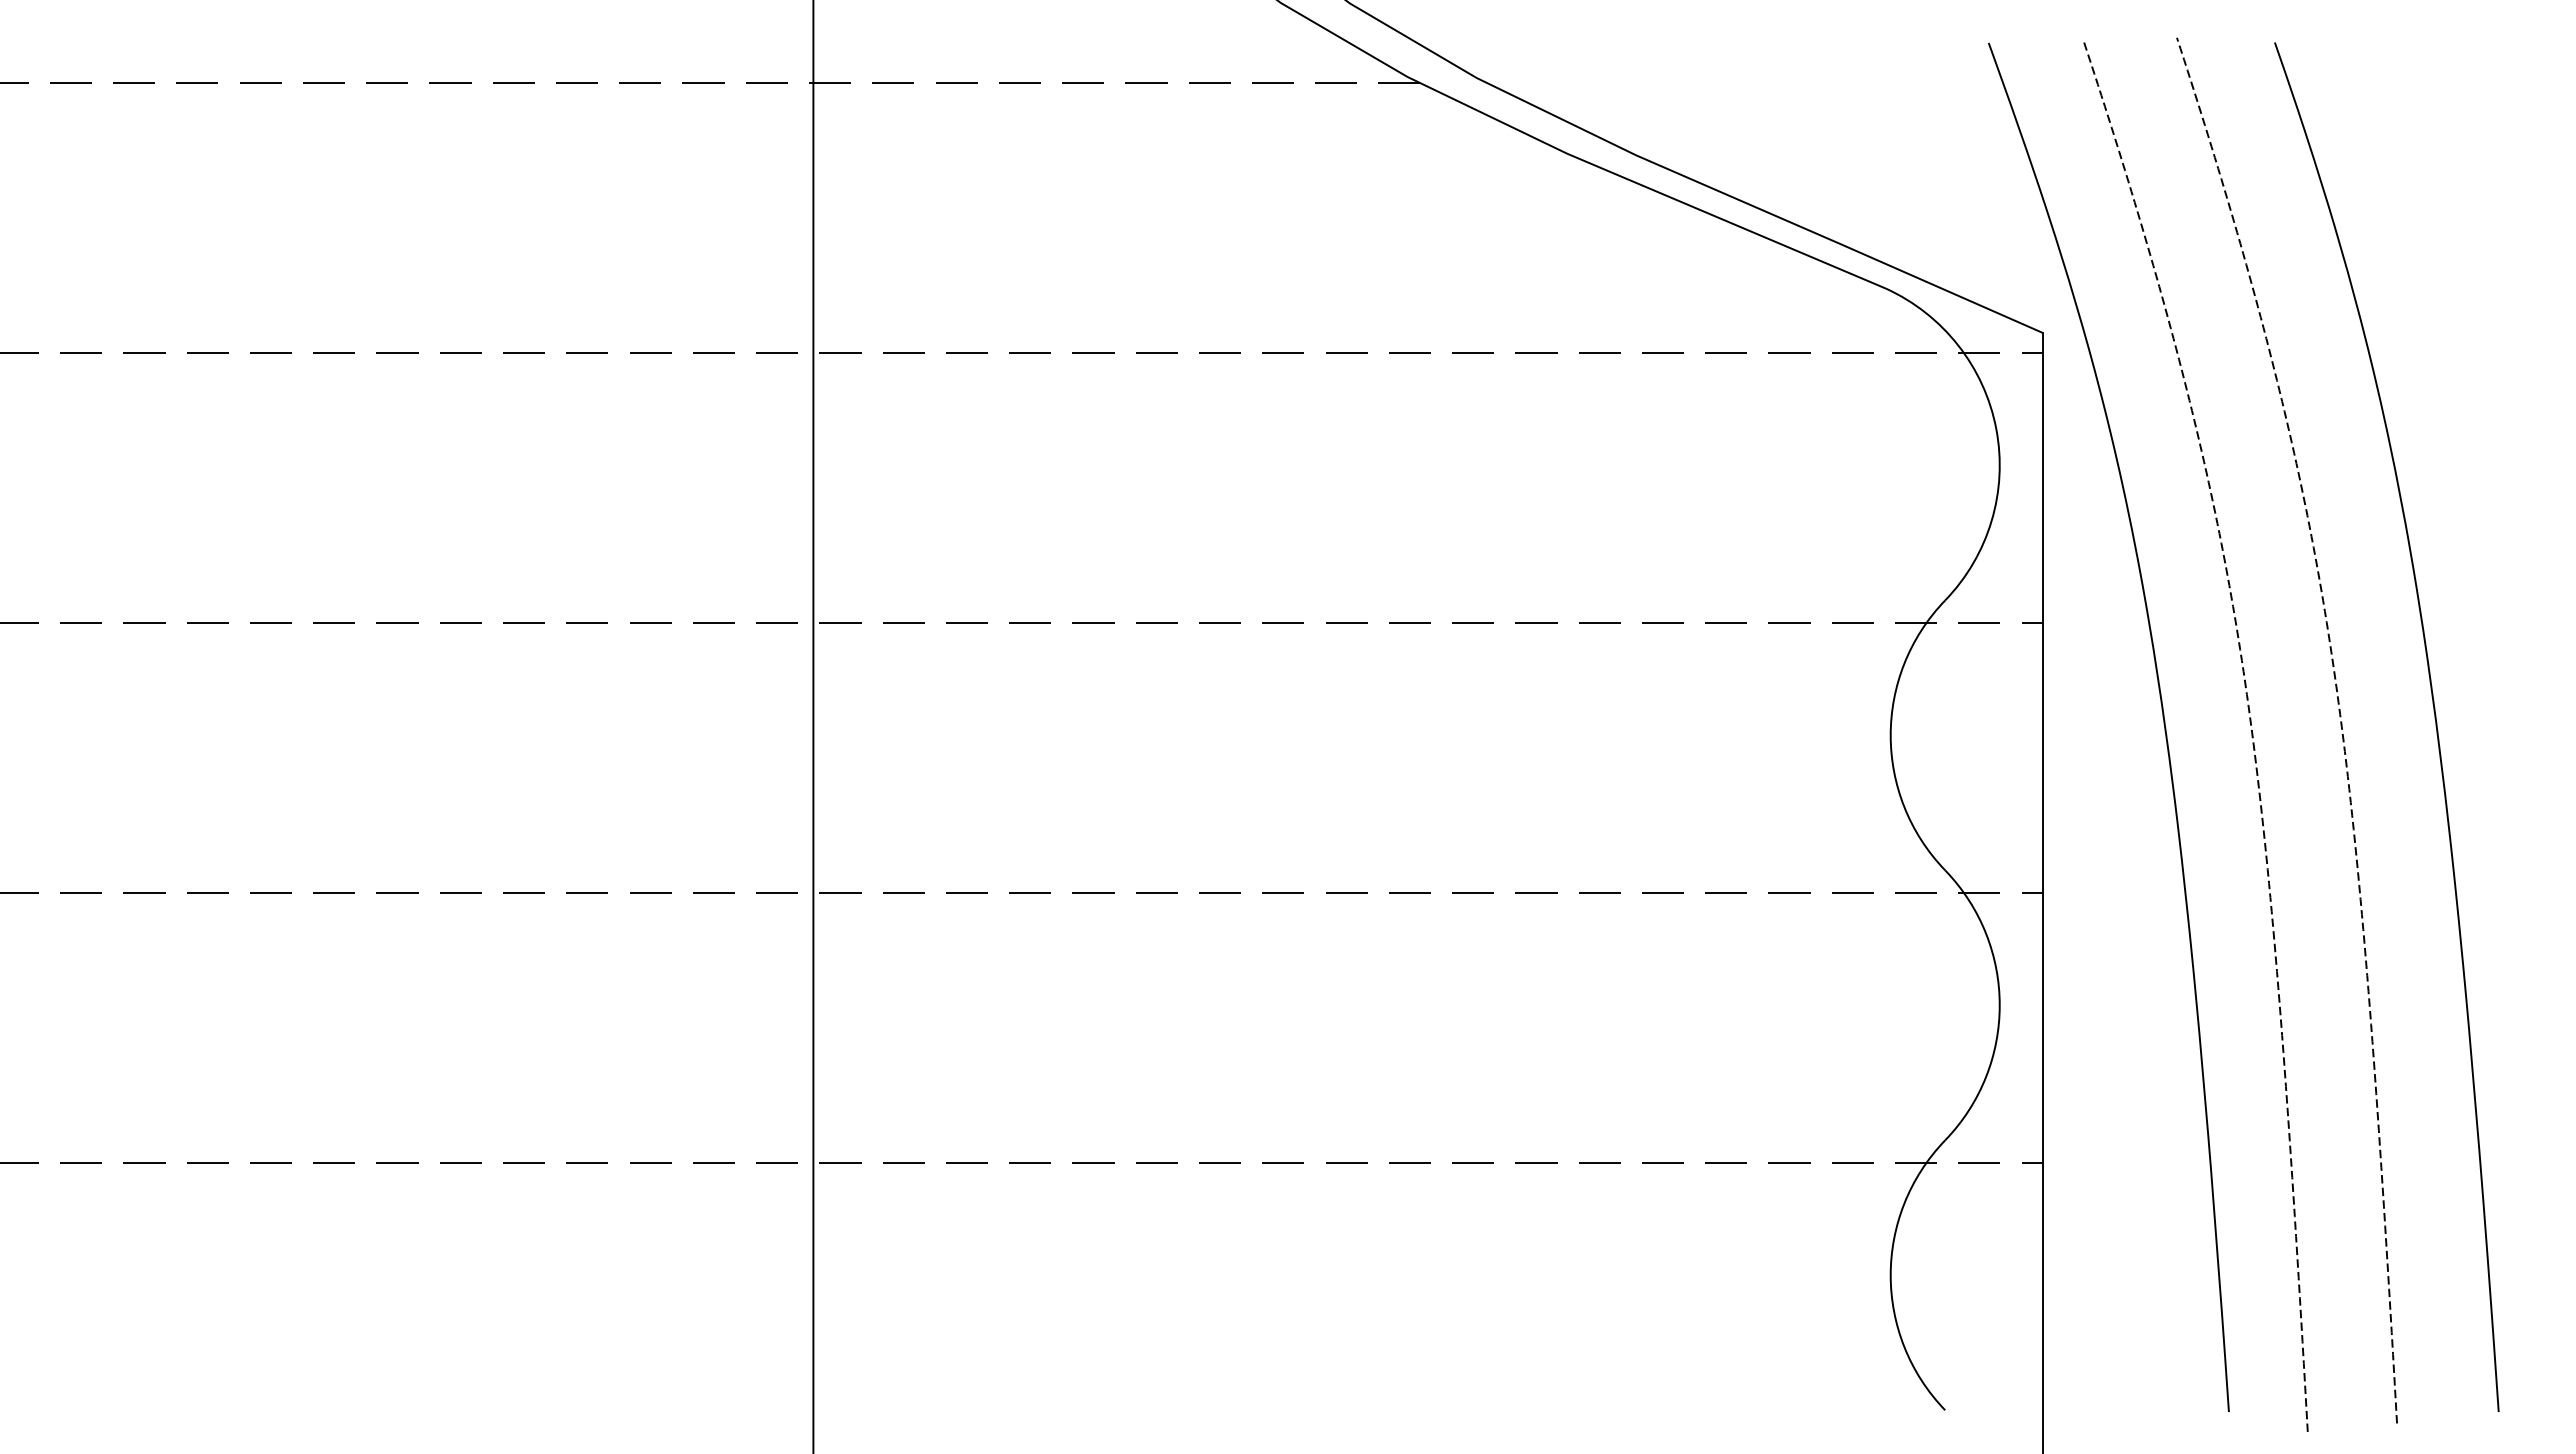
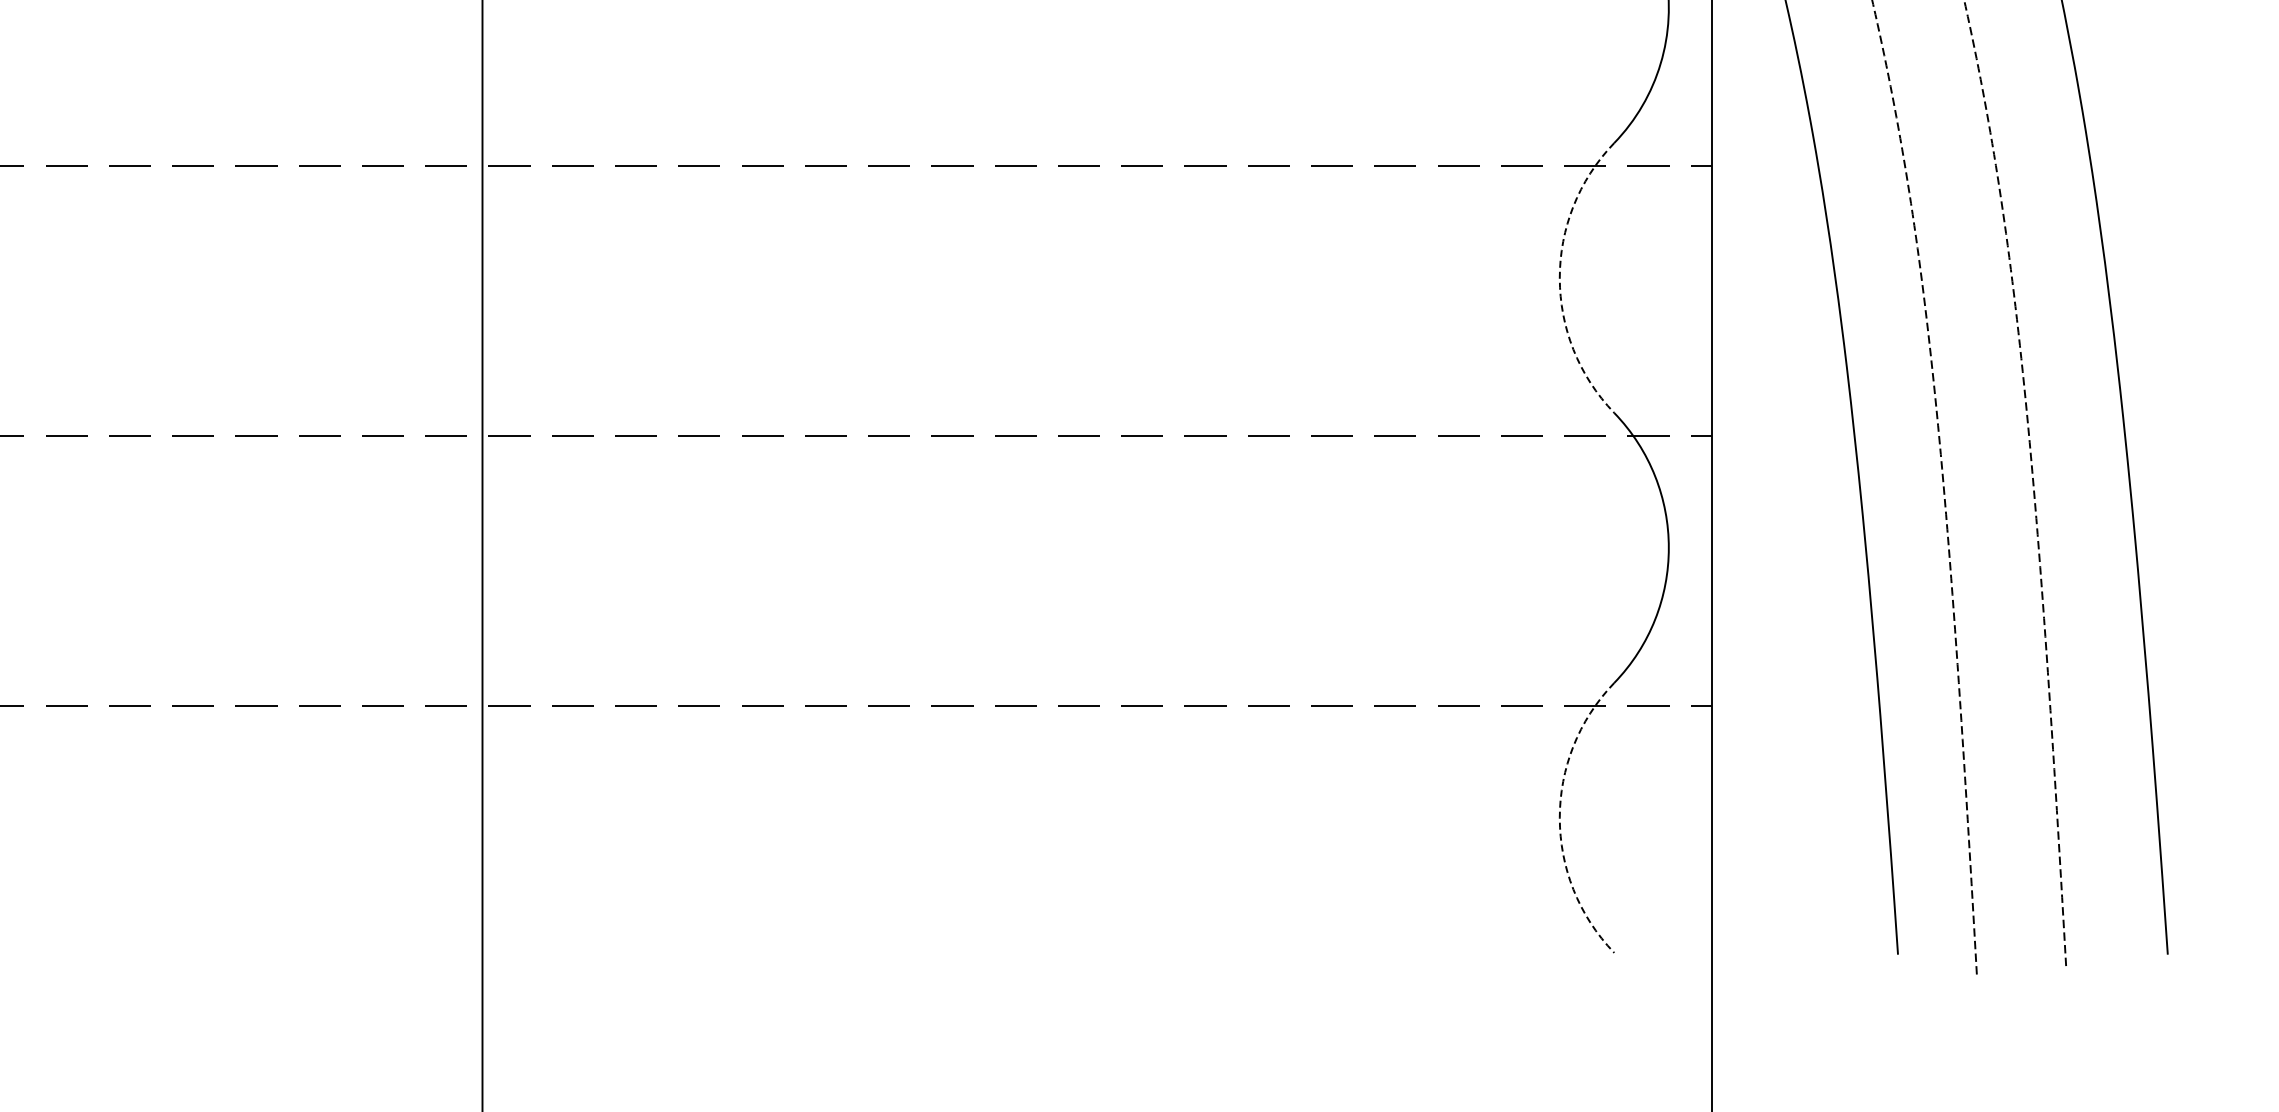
arc: (1890, 735) -> (1559, 278), solid -> dashed
arc: (1890, 1275) -> (1559, 818), solid -> dashed

